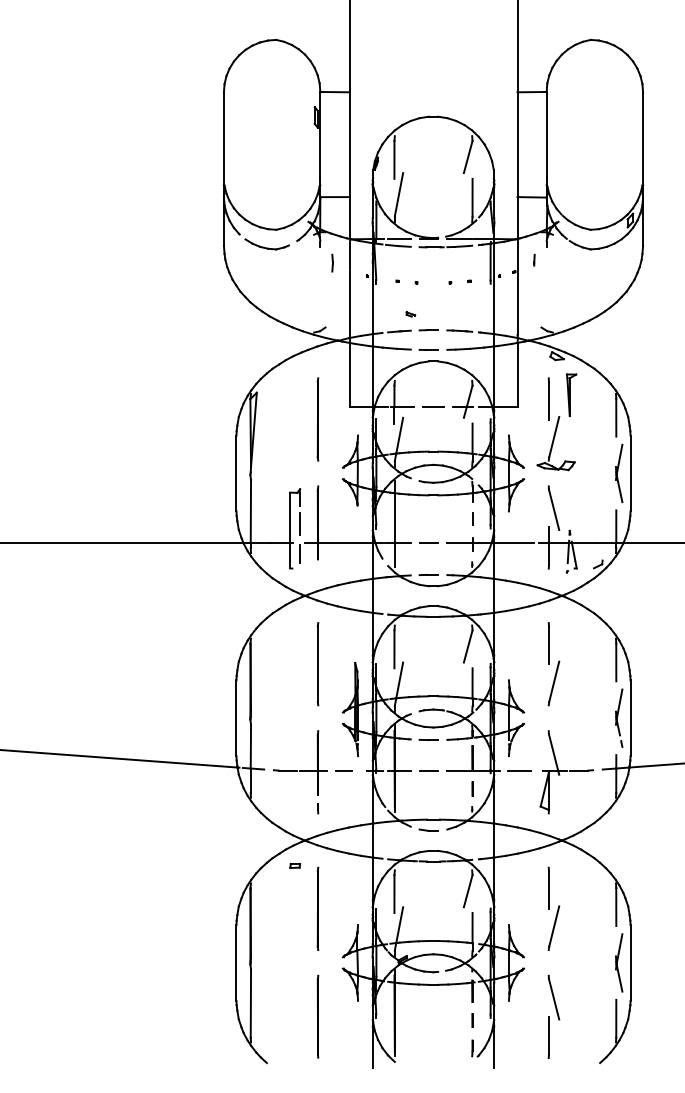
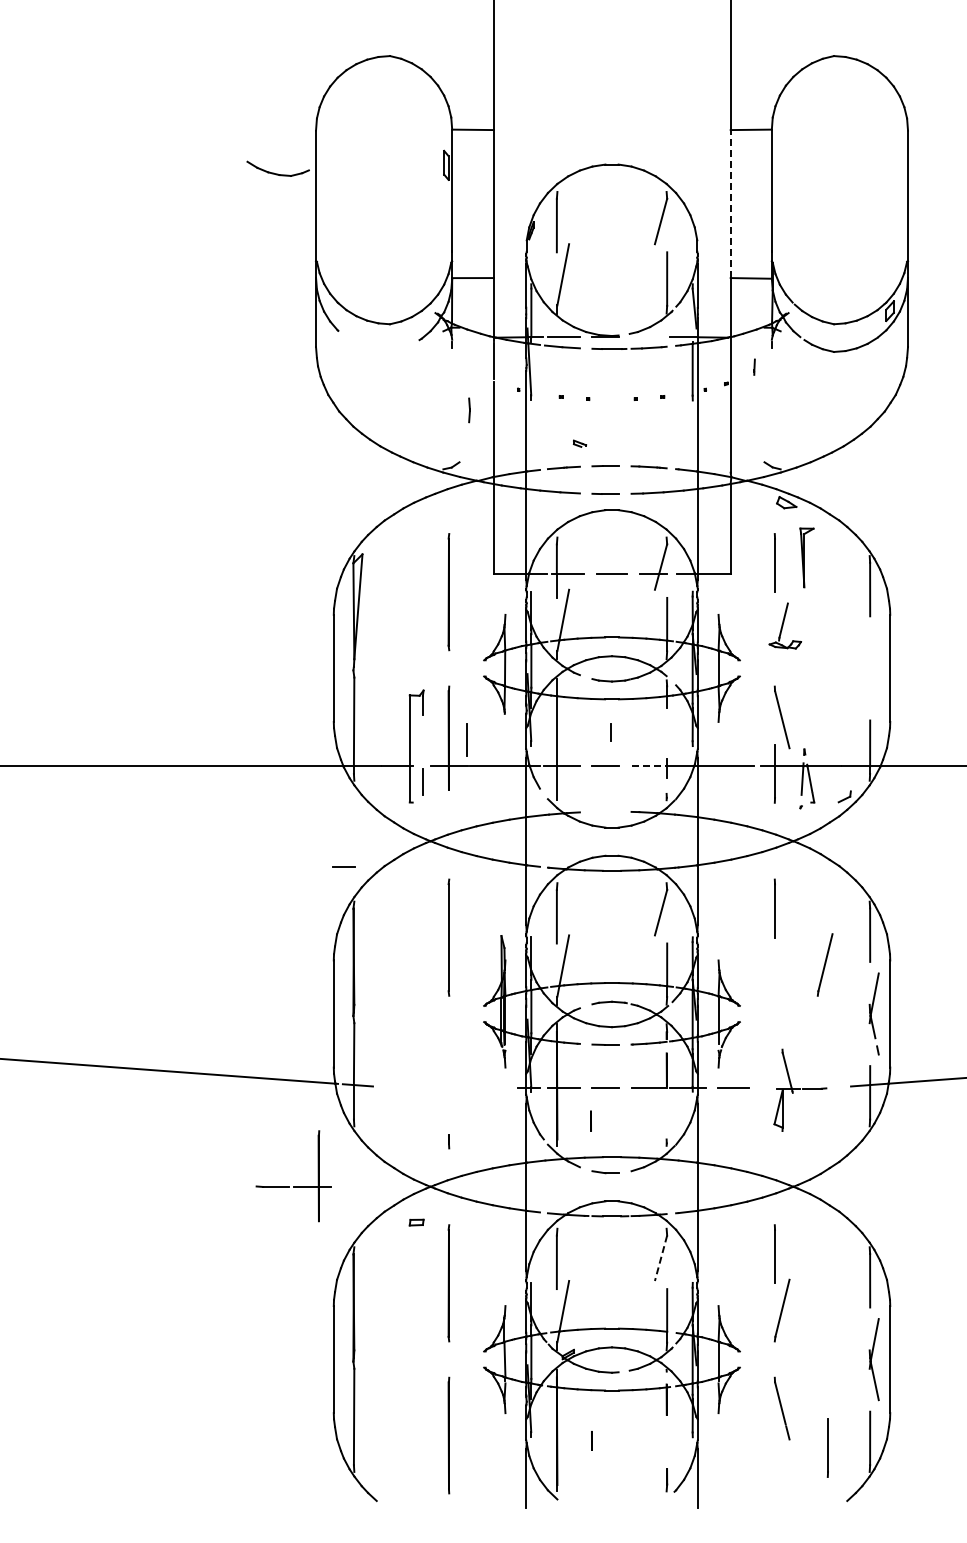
line: (517, 145) -> (730, 204), solid -> dashed
line: (459, 239) -> (648, 337), removed
part: (266, 244) -> (277, 168), moved
line: (332, 263) -> (469, 410), moved
part: (556, 443) -> (785, 625), size x0.6
part: (618, 472) -> (873, 667), removed
line: (472, 518) -> (610, 732), moved
line: (299, 523) -> (466, 739), moved
line: (460, 542) -> (649, 766), solid -> dashed
line: (428, 574) -> (605, 811), removed
line: (553, 683) -> (824, 964), moved
part: (300, 770) -> (293, 1186), moved
line: (343, 770) -> (343, 866), moved
part: (566, 772) -> (800, 1090), size x0.7
line: (472, 788) -> (590, 1120), moved
line: (468, 891) -> (661, 1258), solid -> dashed
line: (472, 1020) -> (591, 1440), moved
line: (548, 1037) -> (827, 1447), moved

